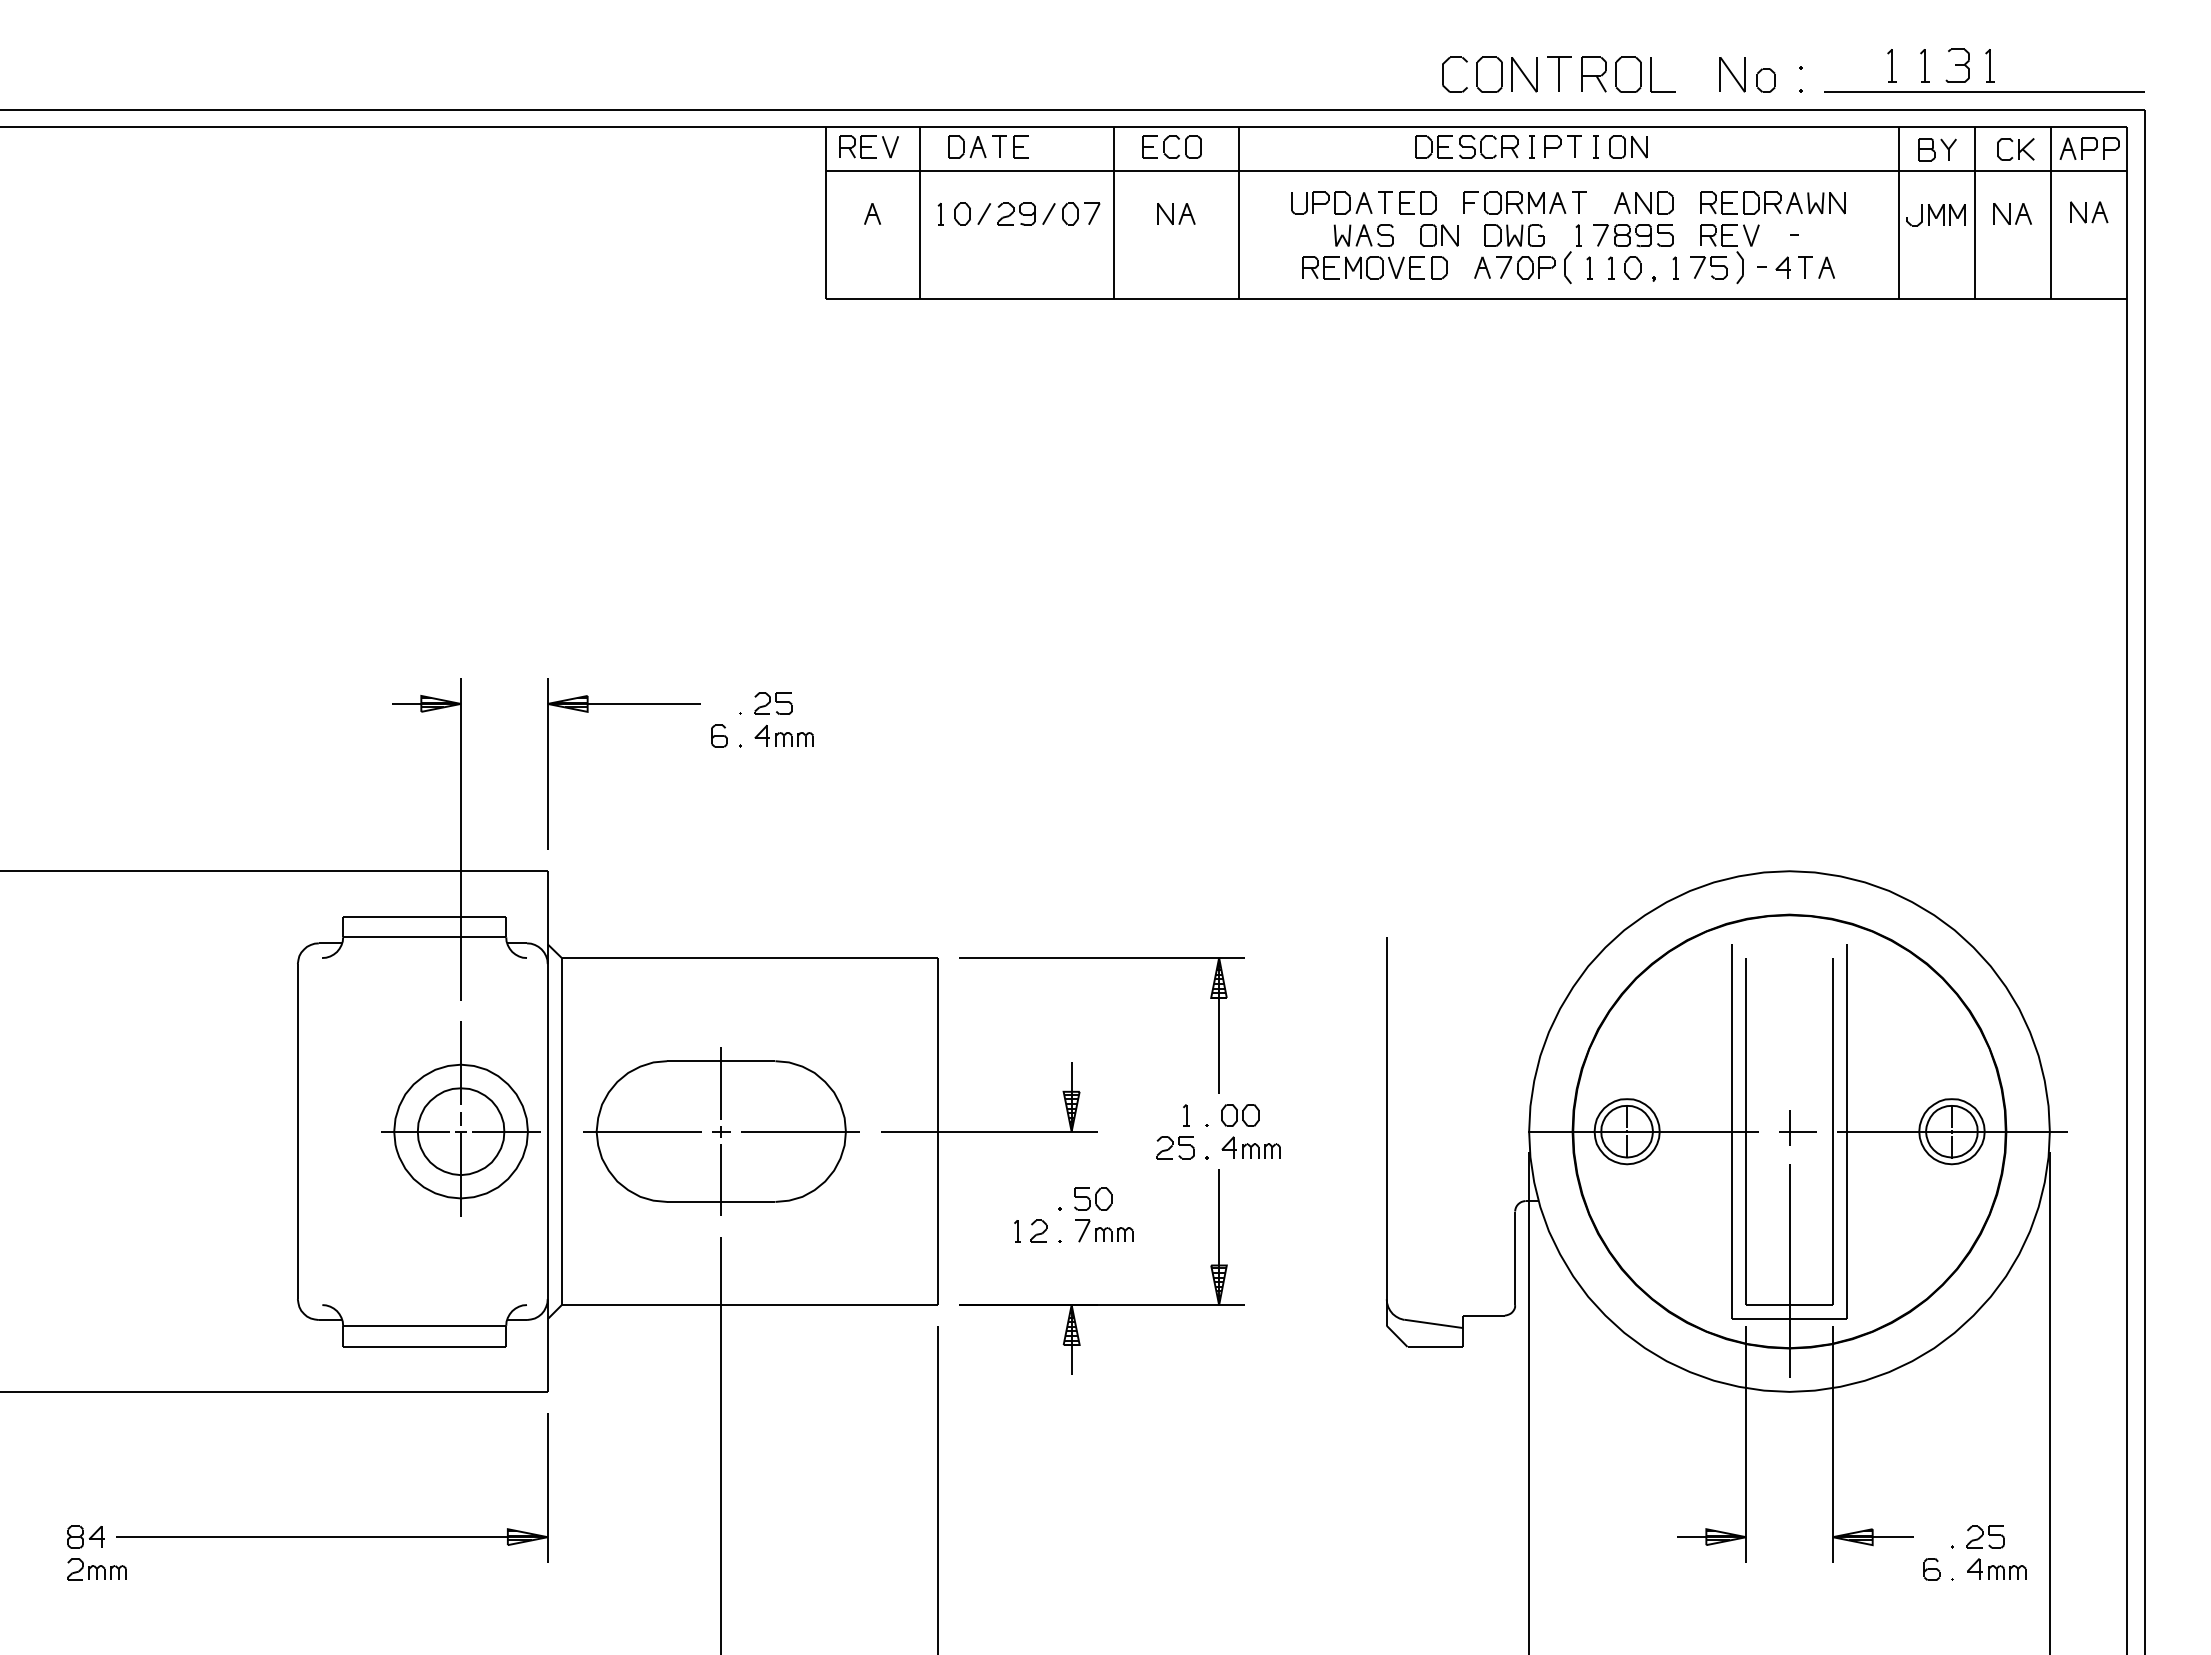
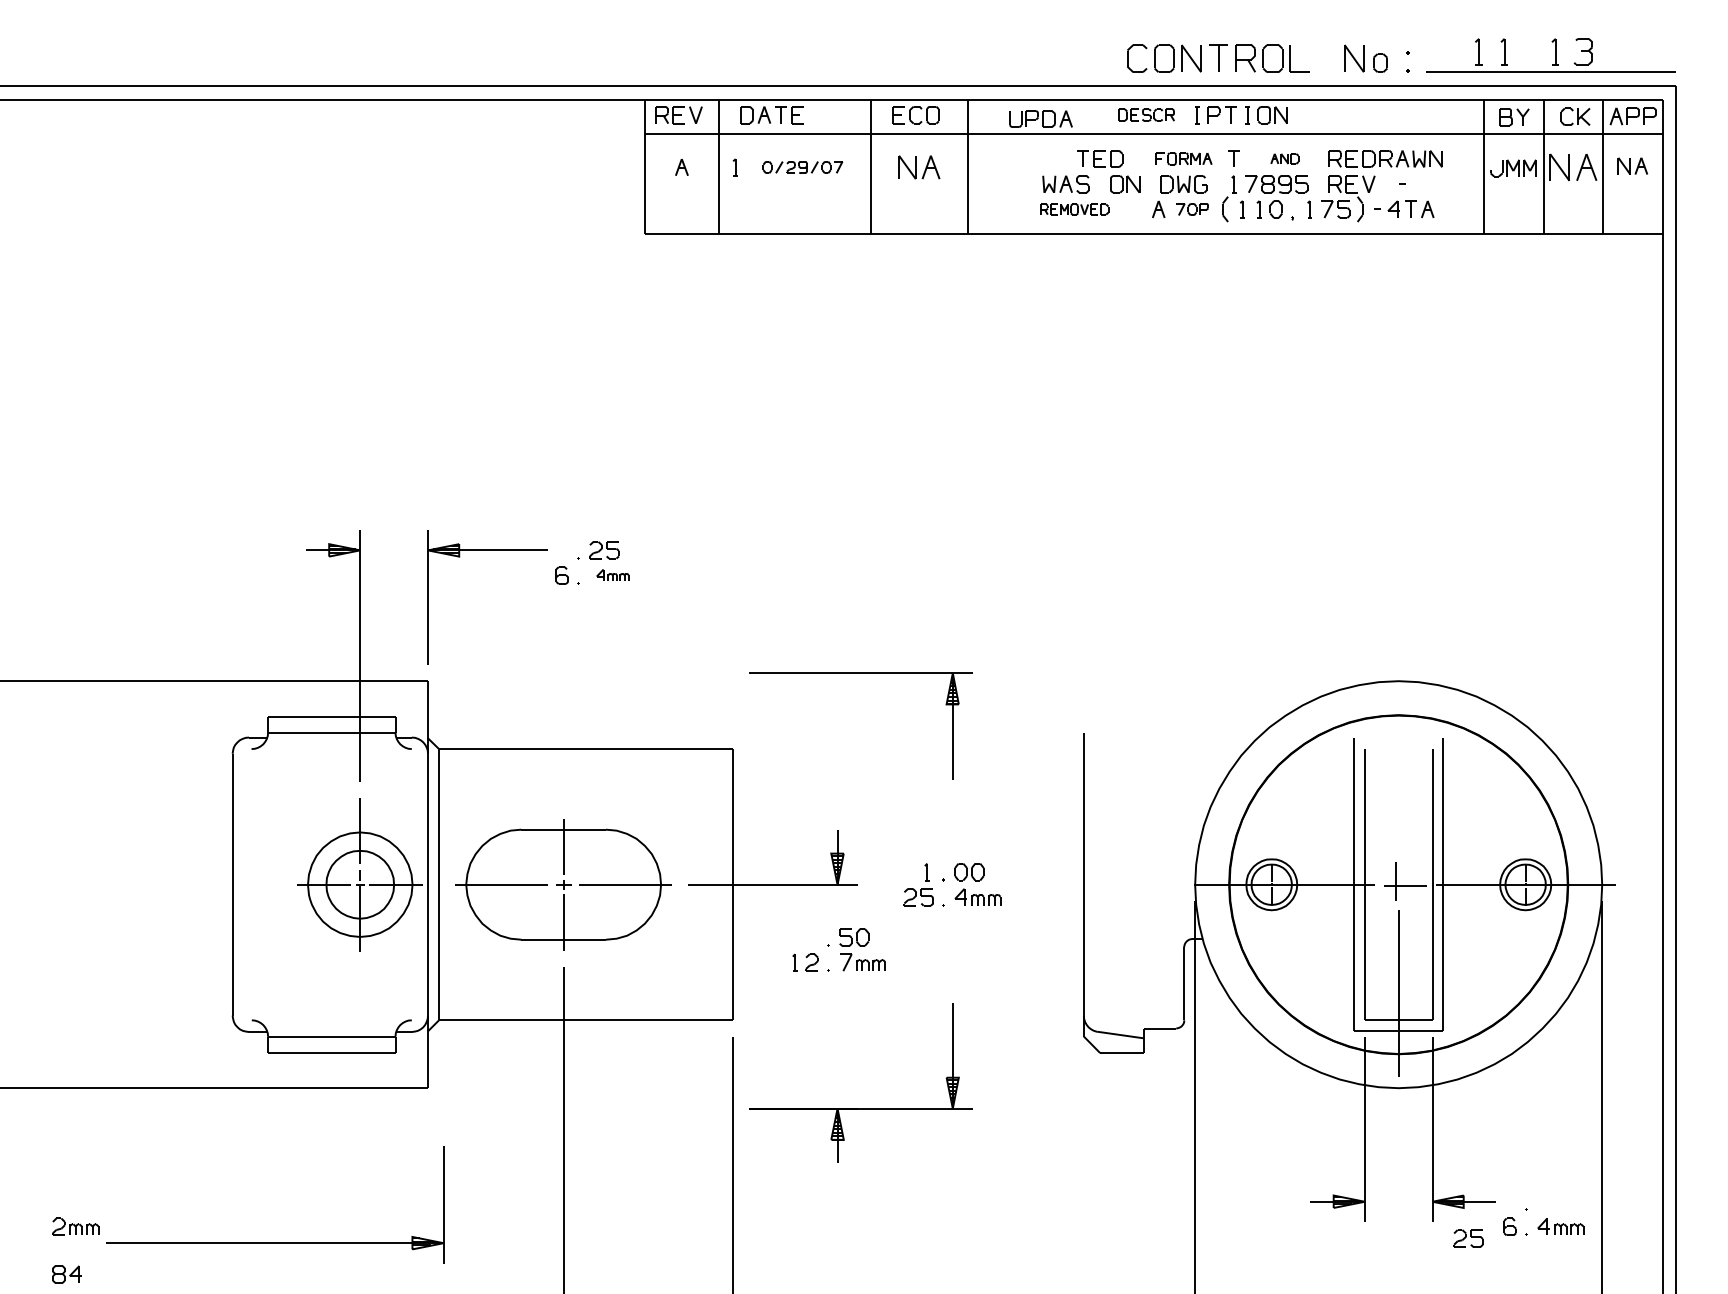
part: (1957, 65) -> (1583, 51), moved
part: (1466, 146) -> (1146, 114), size x0.7
part: (1331, 202) -> (1040, 118), moved
part: (1514, 202) -> (1183, 158), size x0.7
part: (1643, 202) -> (1284, 158), size x0.6
part: (1027, 213) -> (803, 167), size x0.7
part: (1176, 213) -> (919, 167), size x1.4
part: (2012, 213) -> (1573, 167), size x1.6
part: (1374, 267) -> (1074, 209), size x0.6
part: (1525, 267) -> (1192, 209), size x0.7
part: (783, 735) -> (612, 575), size x0.7
part: (1101, 958) -> (860, 673), moved
part: (1797, 1127) -> (1404, 881), size x1.4
part: (1101, 1304) -> (860, 1108), moved
part: (85, 1536) -> (66, 1273), moved
part: (332, 1536) -> (275, 1242), moved
part: (1985, 1536) -> (1468, 1237), moved

